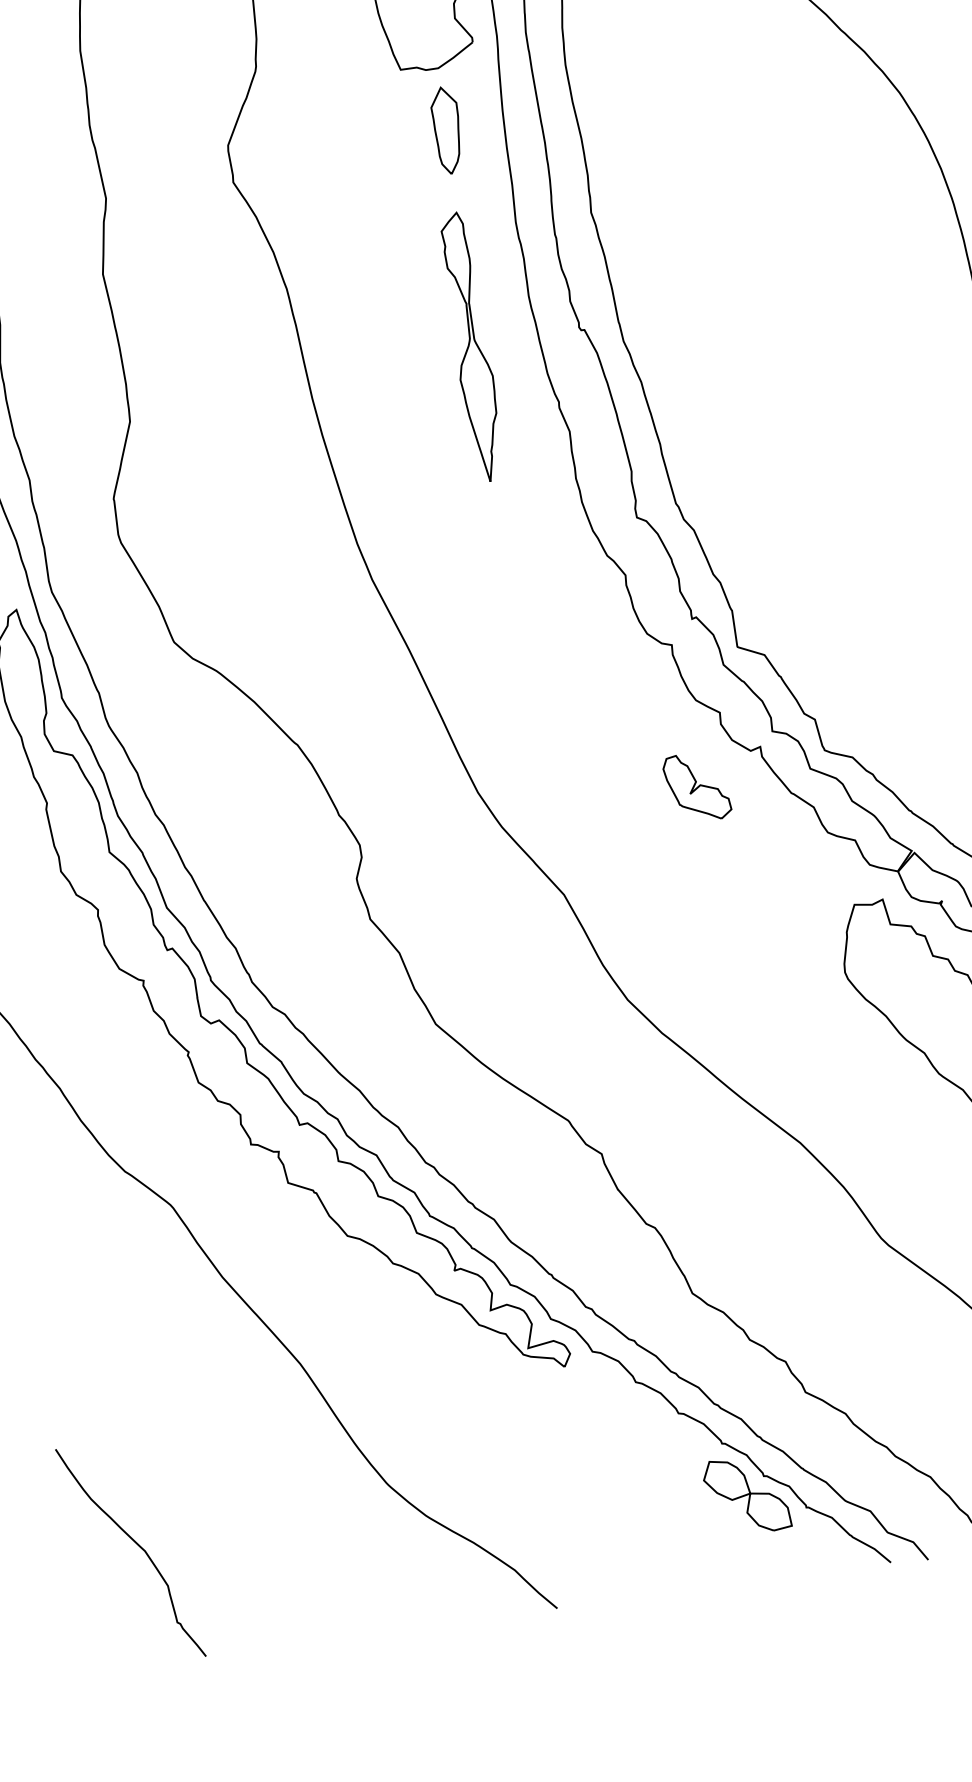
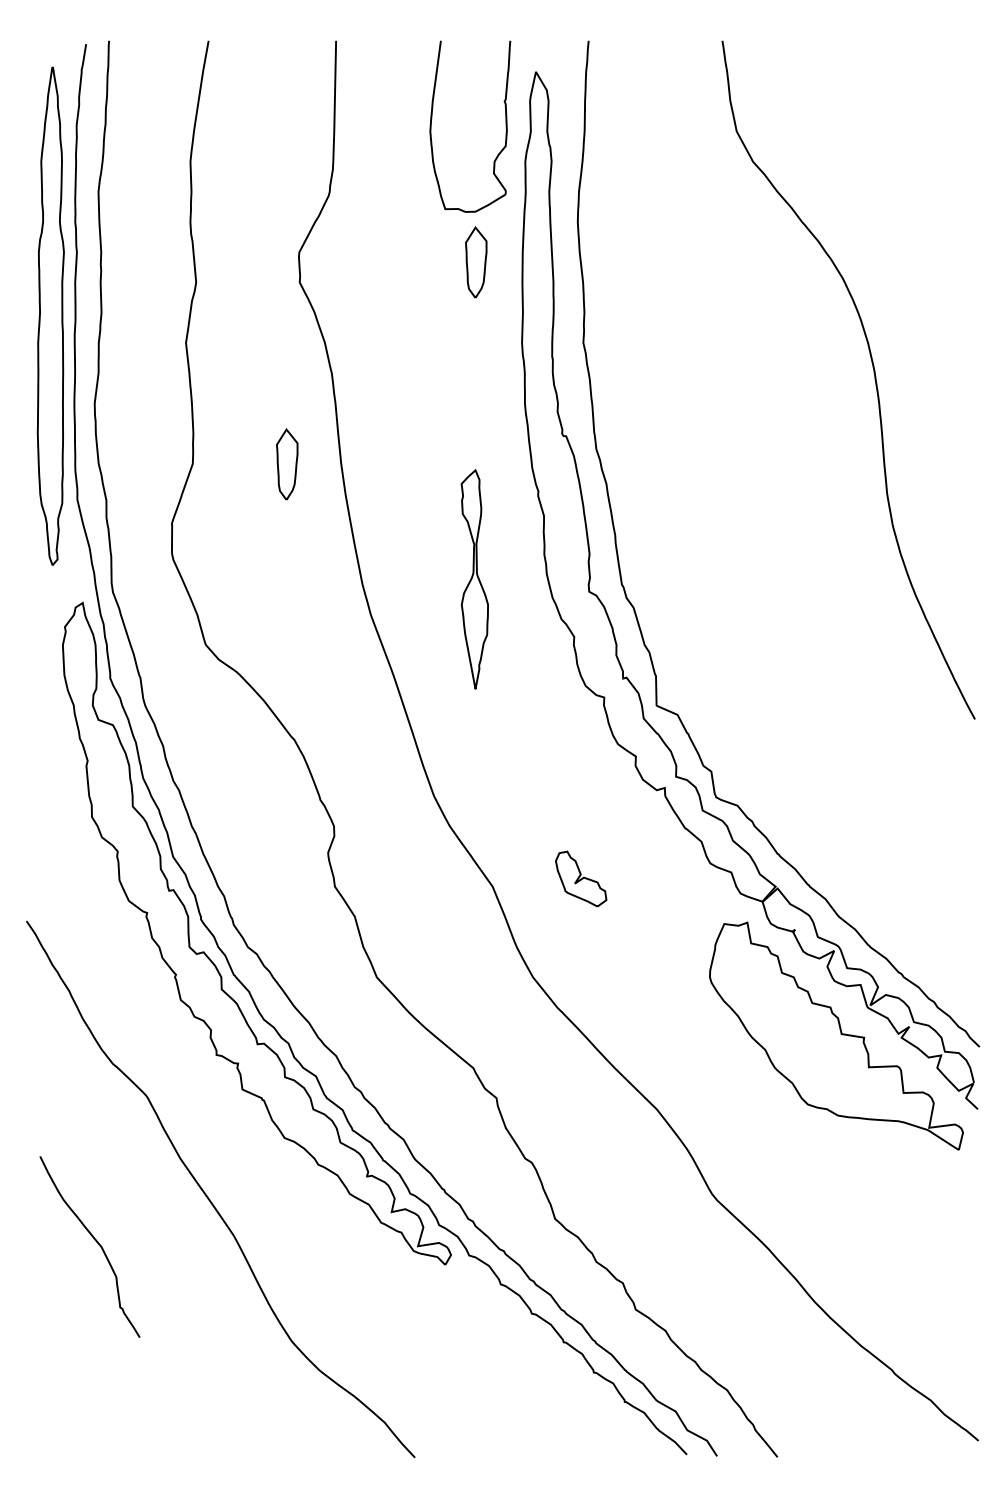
part: (472, 347) -> (474, 579), moved
part: (246, 408) -> (287, 464), added
part: (697, 786) -> (581, 878), moved
part: (746, 1494) -> (578, 1385), removed
curve: (135, 1544) -> (94, 1240), moved

